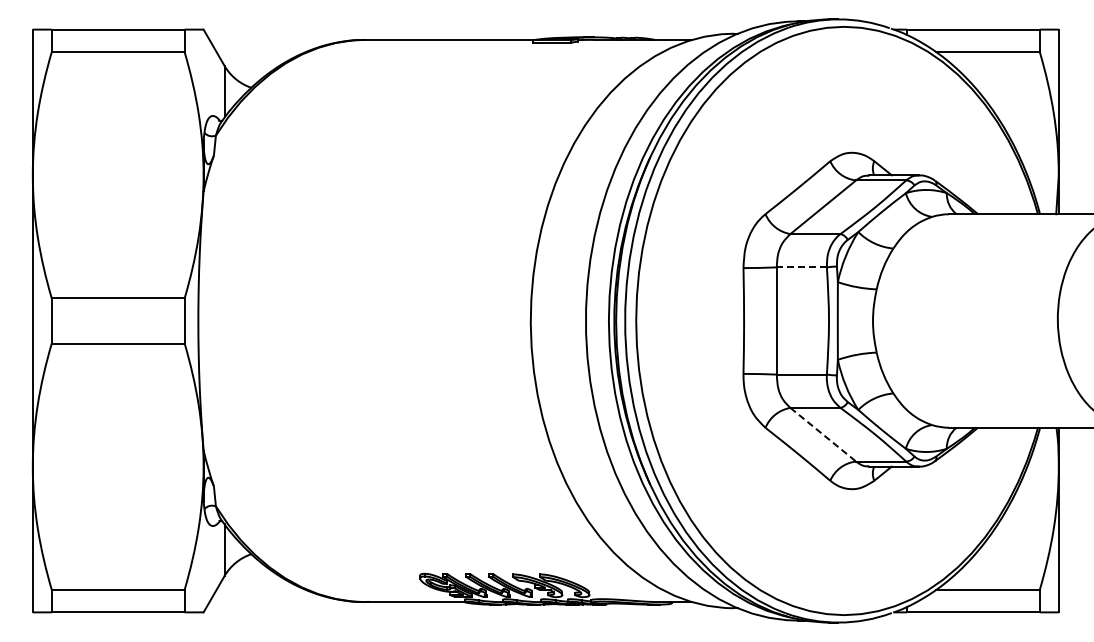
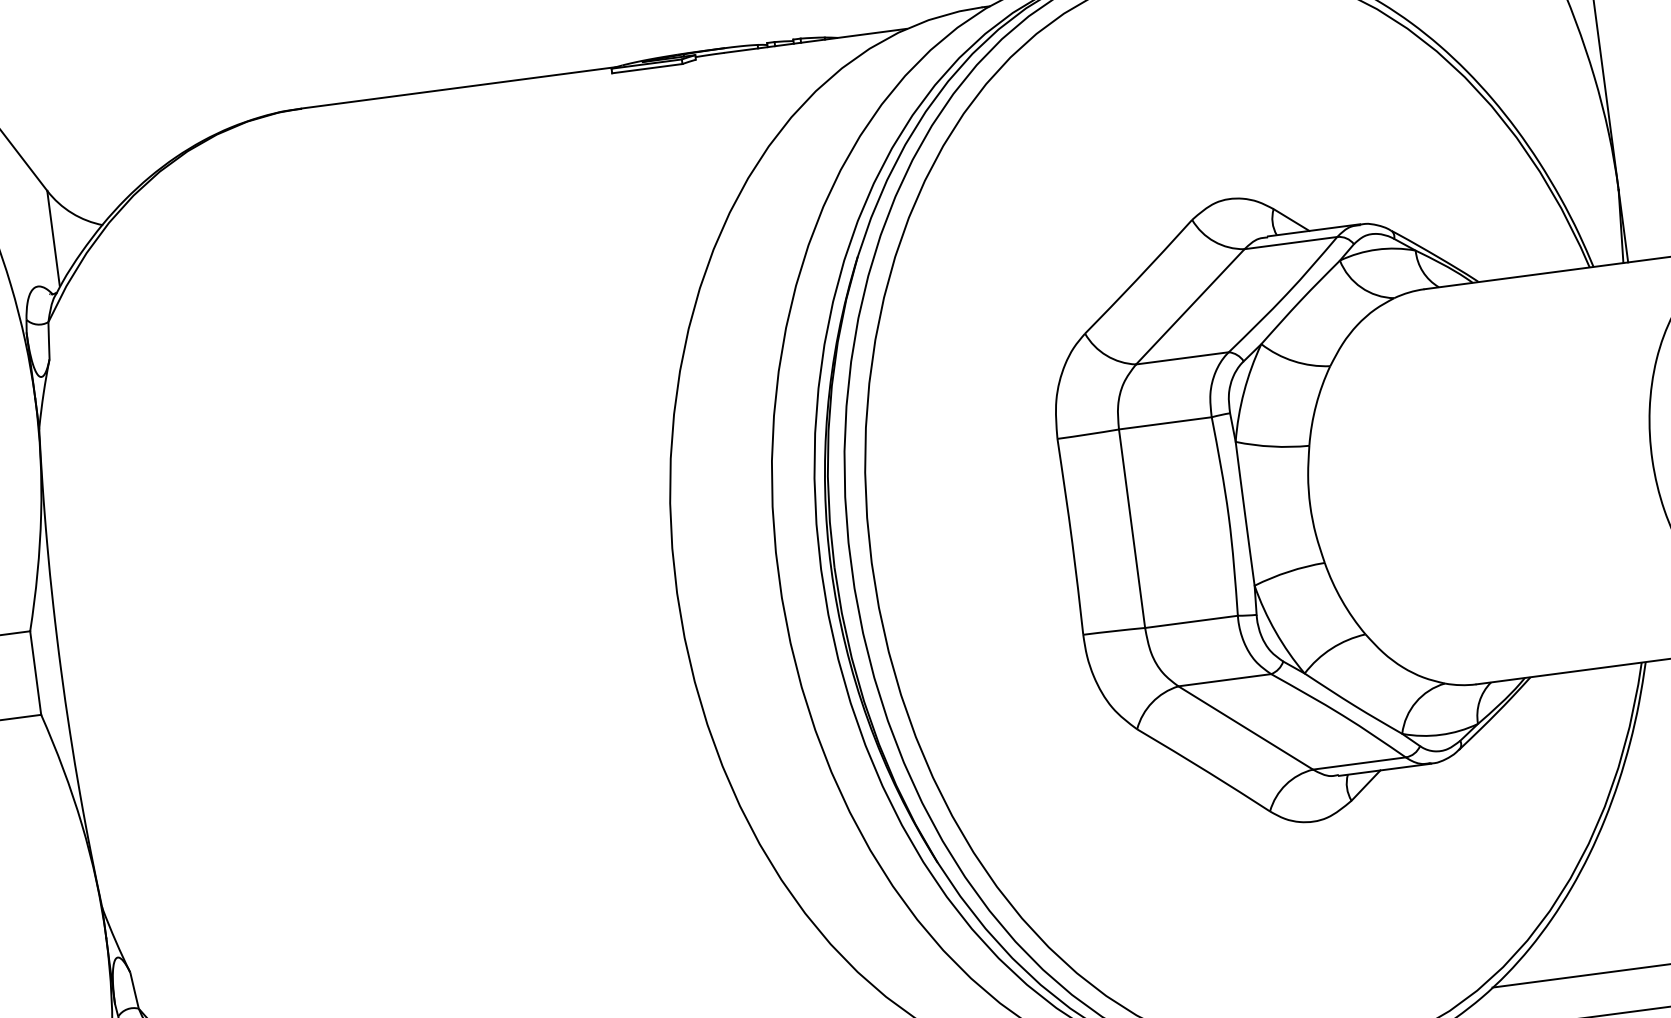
line: (801, 267) -> (1164, 423), dashed -> solid
line: (823, 435) -> (1246, 729), dashed -> solid

